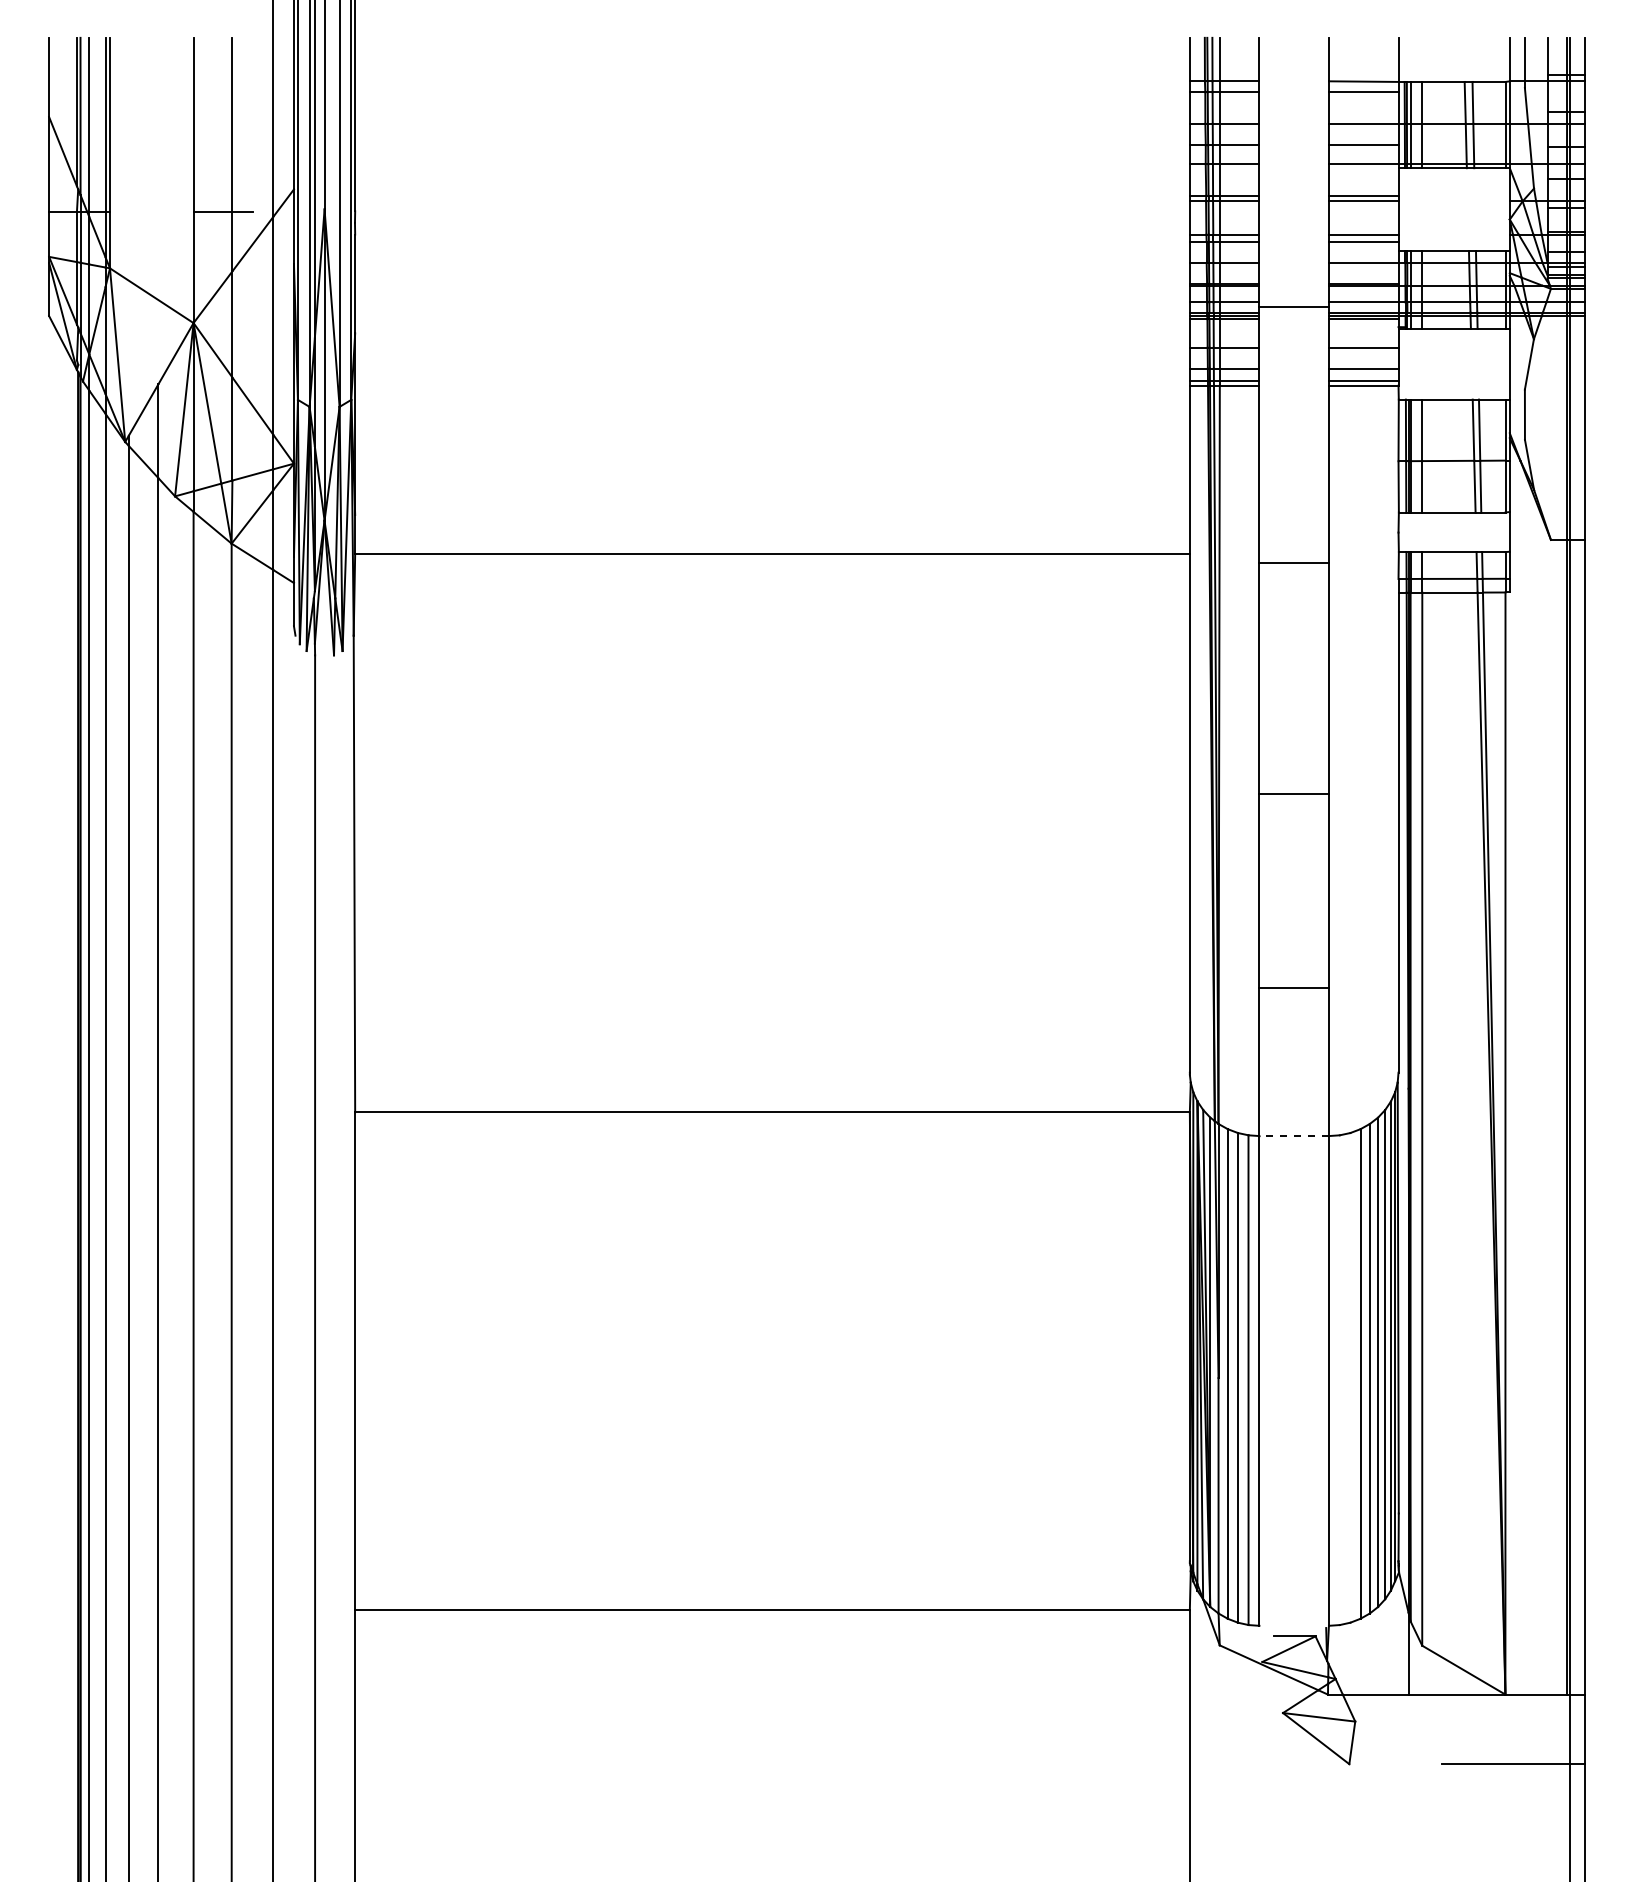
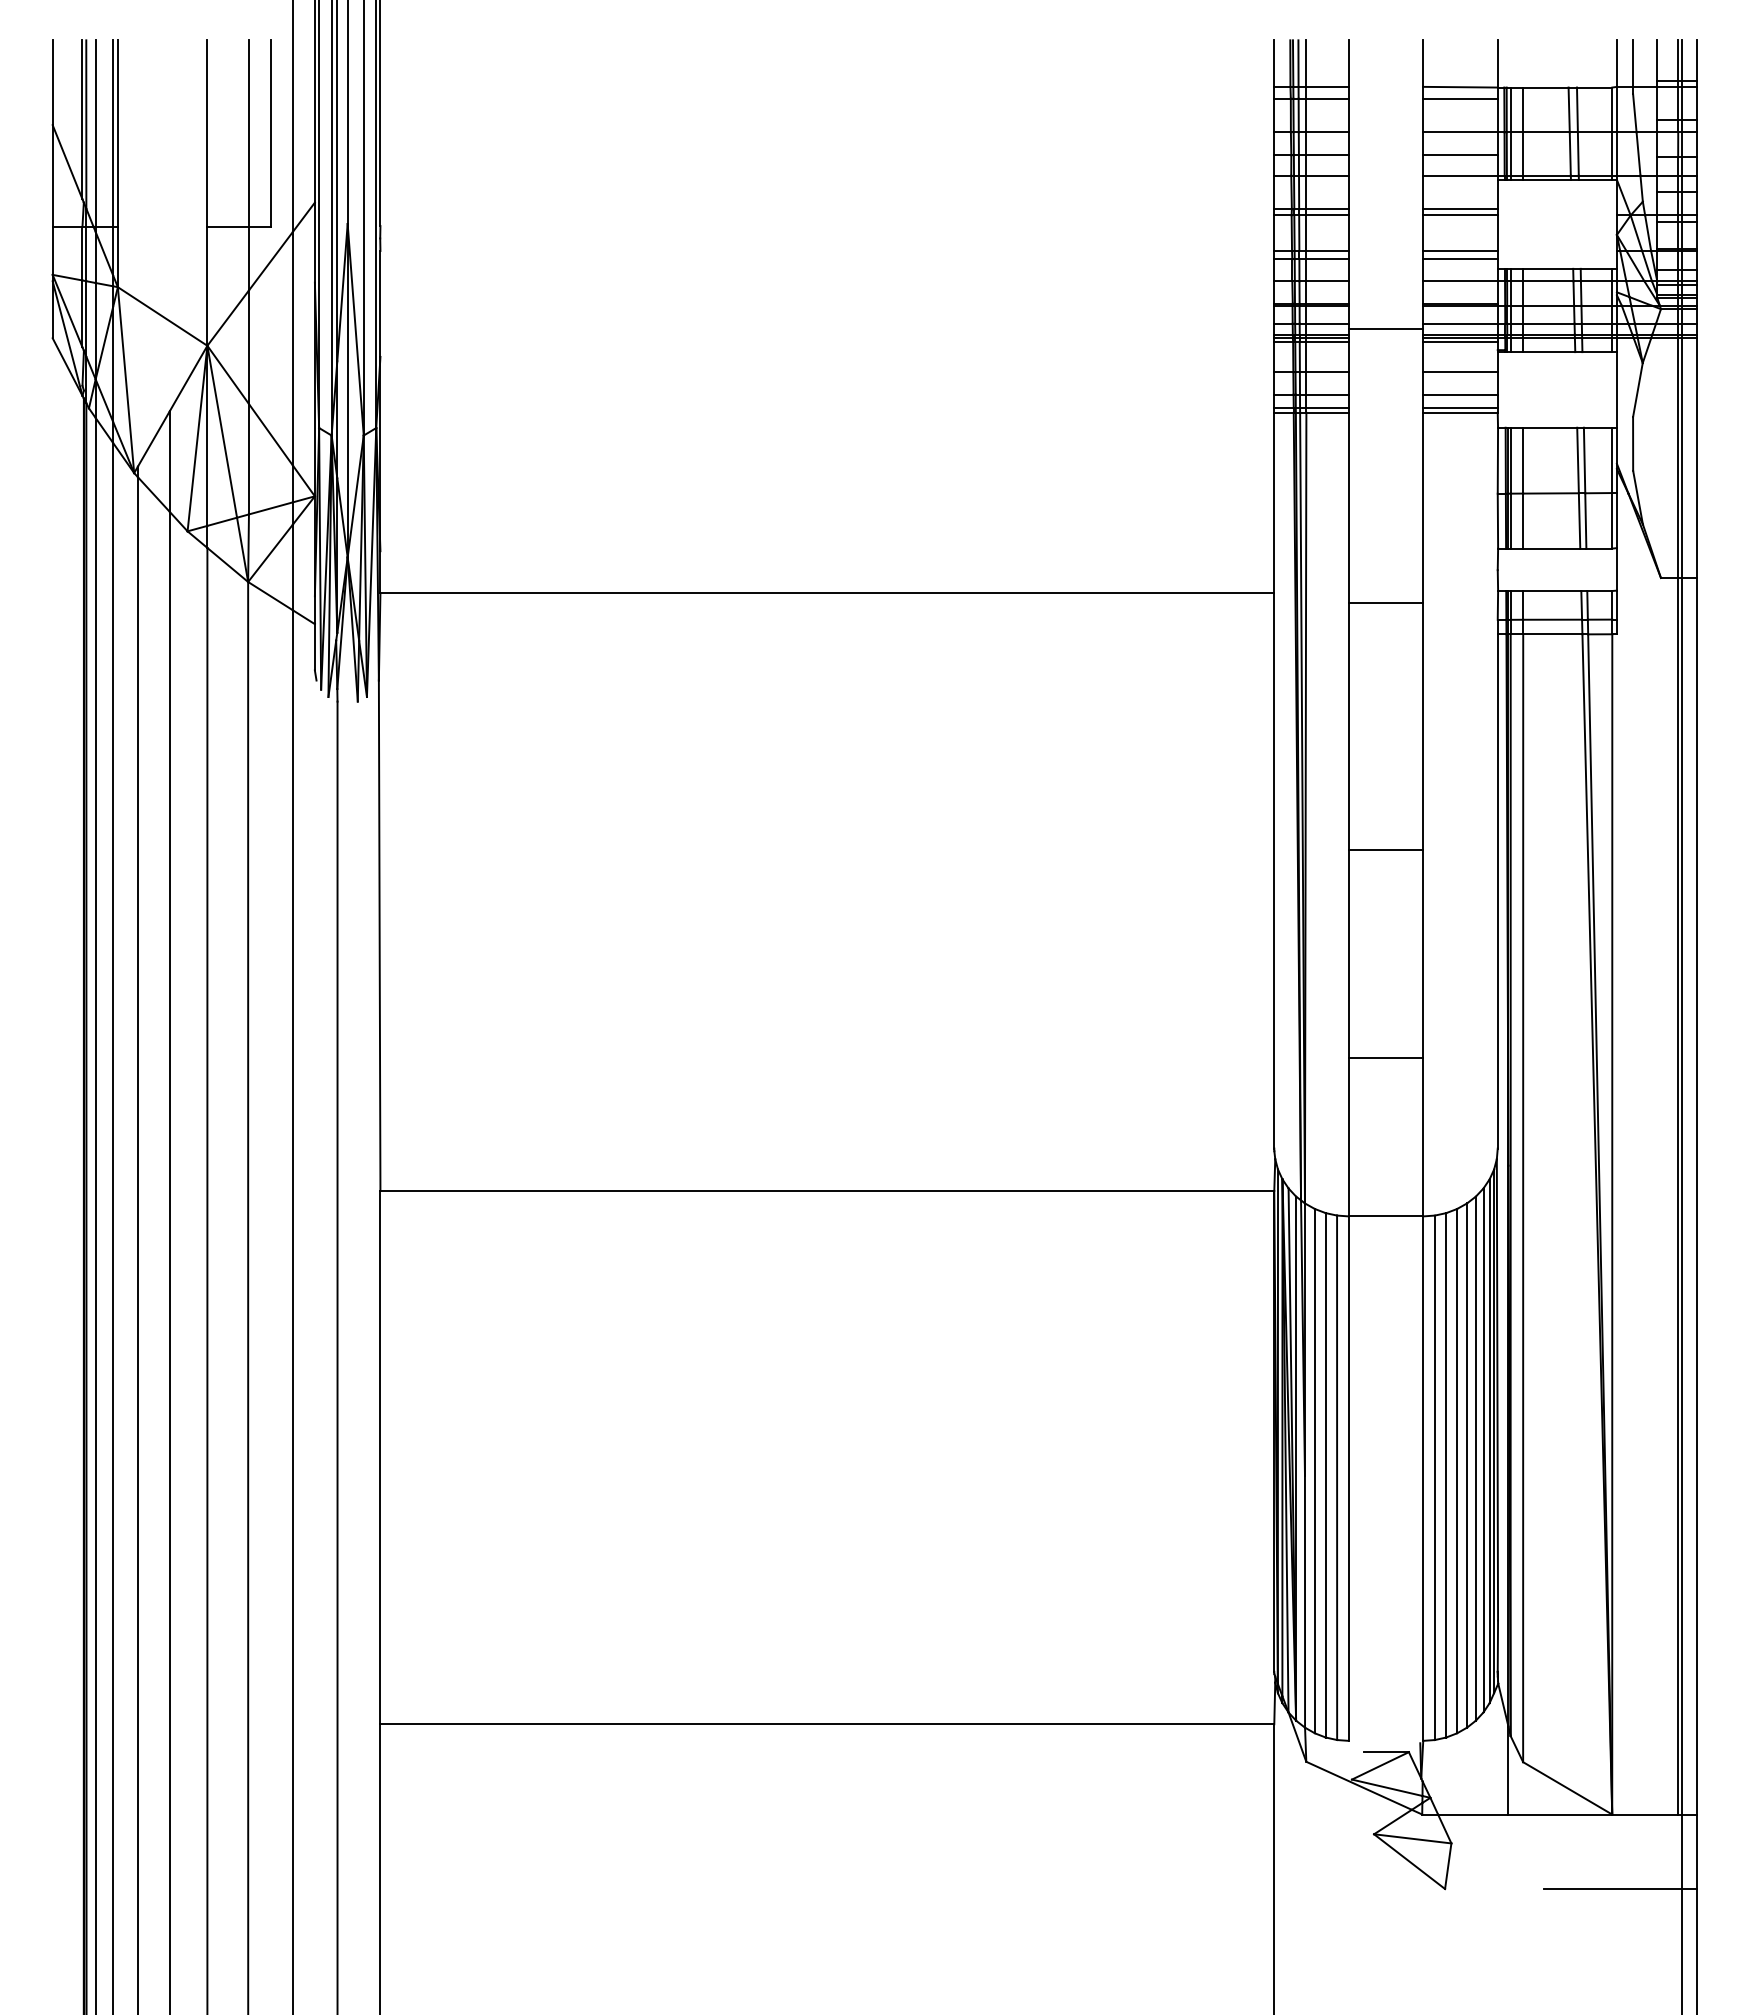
line: (253, 124) -> (271, 133), added
line: (1293, 1136) -> (1385, 1216), dashed -> solid
line: (1350, 1378) -> (1446, 1475), added
line: (1339, 1379) -> (1434, 1477), added

